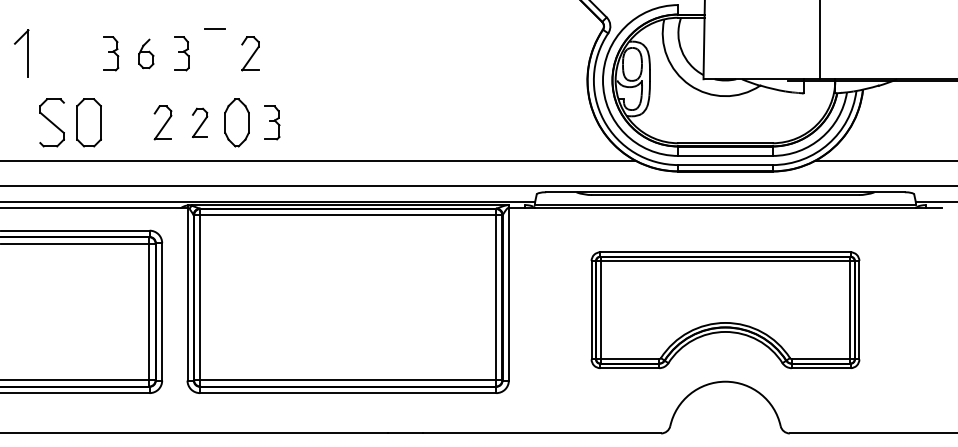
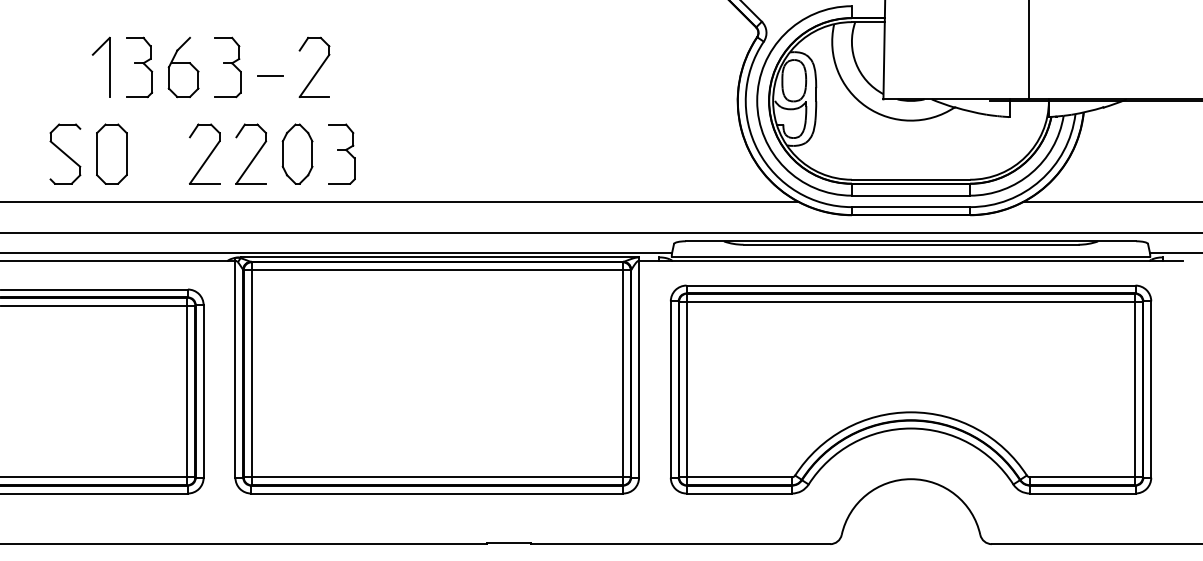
line: (214, 28) -> (269, 75), moved
part: (21, 53) -> (101, 67), moved
part: (111, 53) -> (139, 67), size x1.43
part: (146, 53) -> (183, 67), size x1.67
part: (181, 53) -> (227, 67), size x1.43
part: (250, 53) -> (314, 67), size x1.43
part: (162, 122) -> (204, 153), size x1.43
part: (199, 122) -> (250, 153), size x1.67
part: (272, 122) -> (342, 153), size x1.43
part: (725, 309) -> (911, 388), size x1.43

